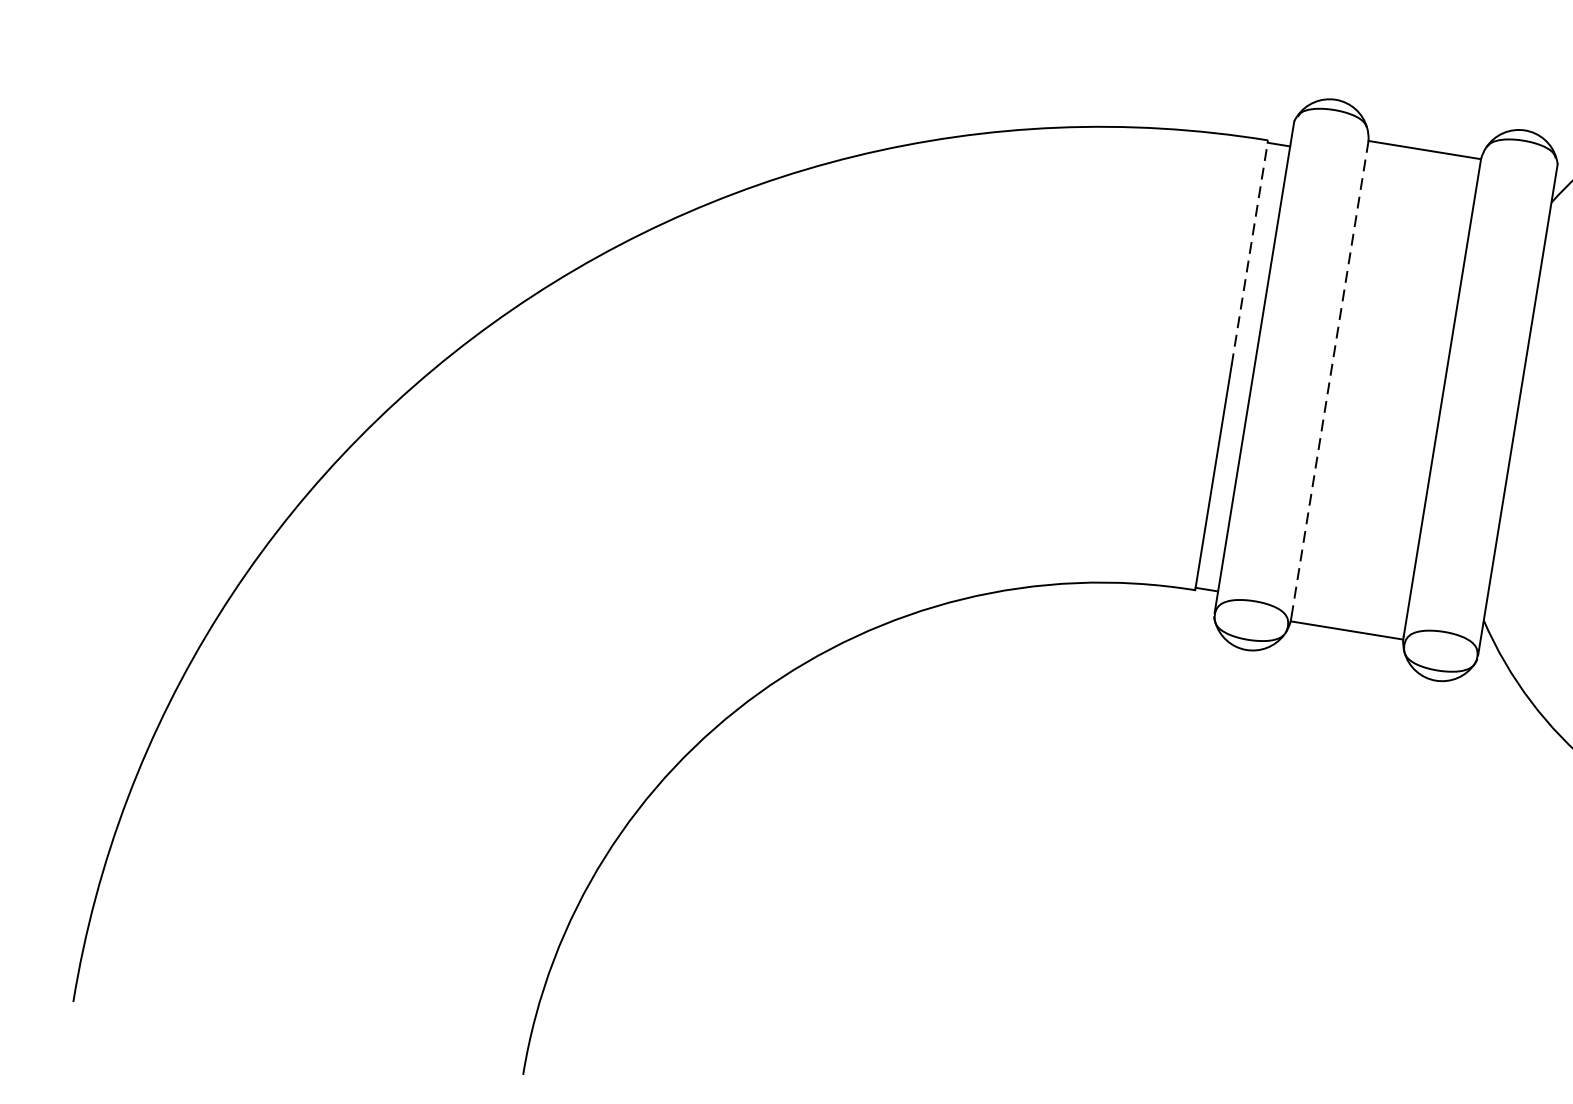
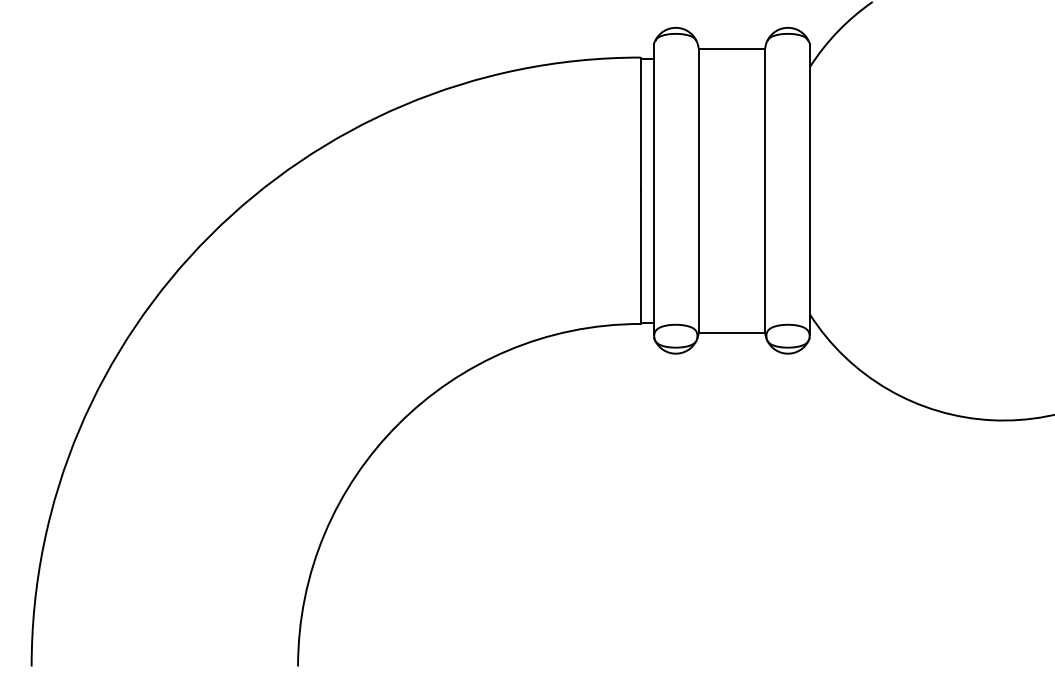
line: (1249, 253) -> (640, 124), dashed -> solid
line: (1329, 380) -> (698, 190), dashed -> solid

